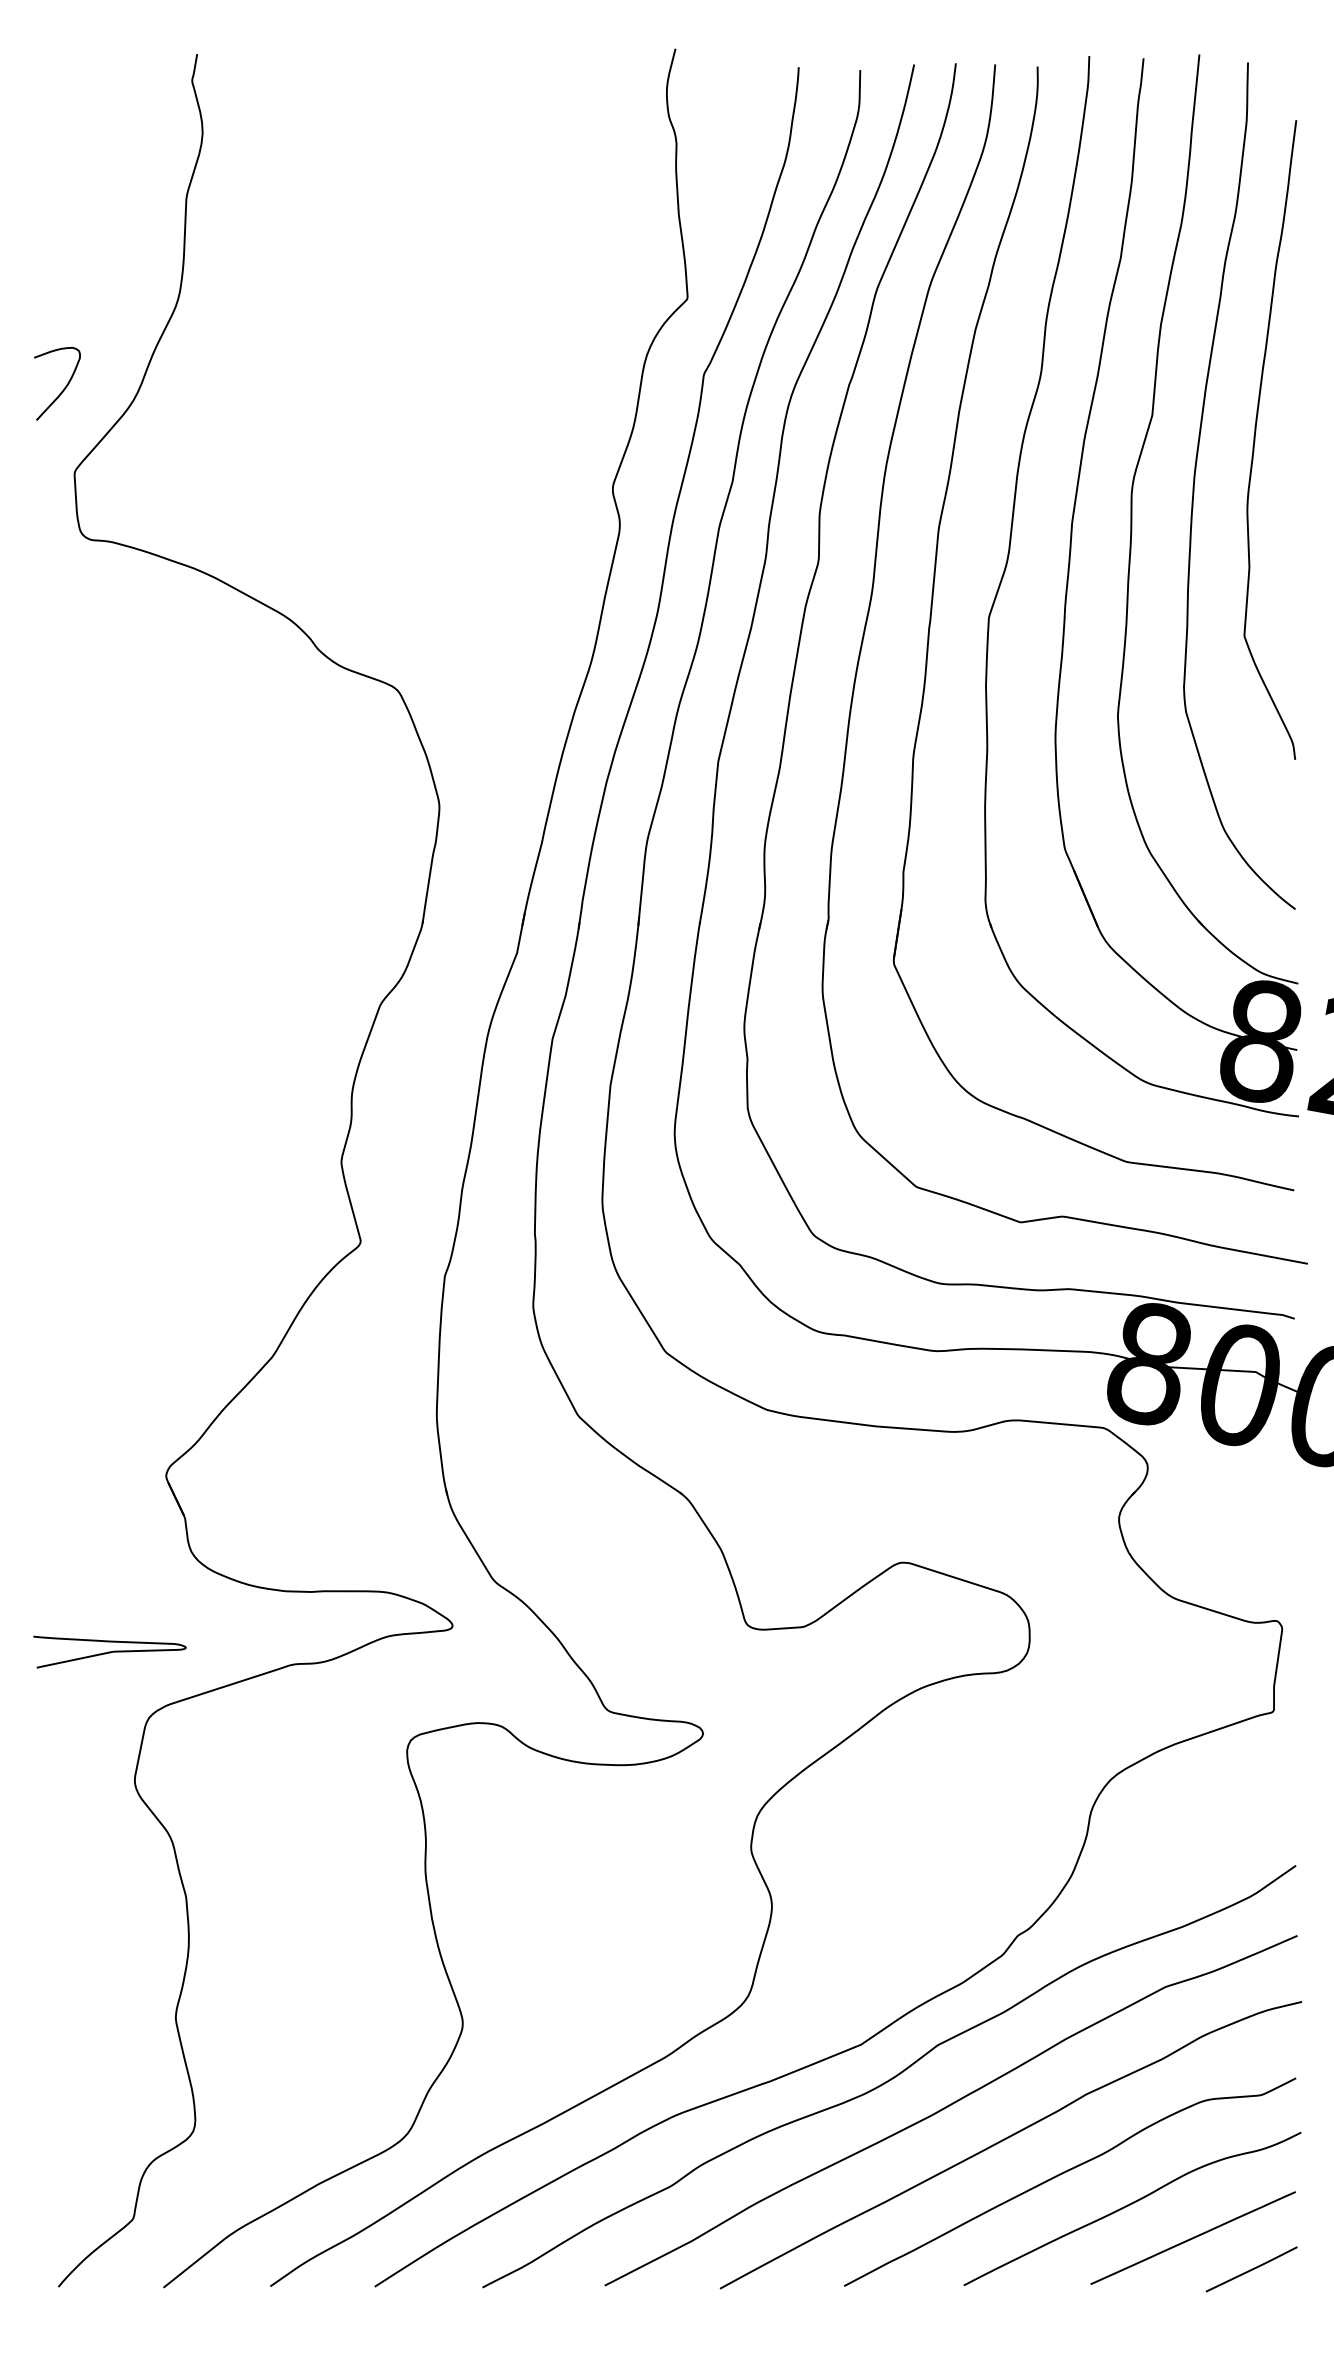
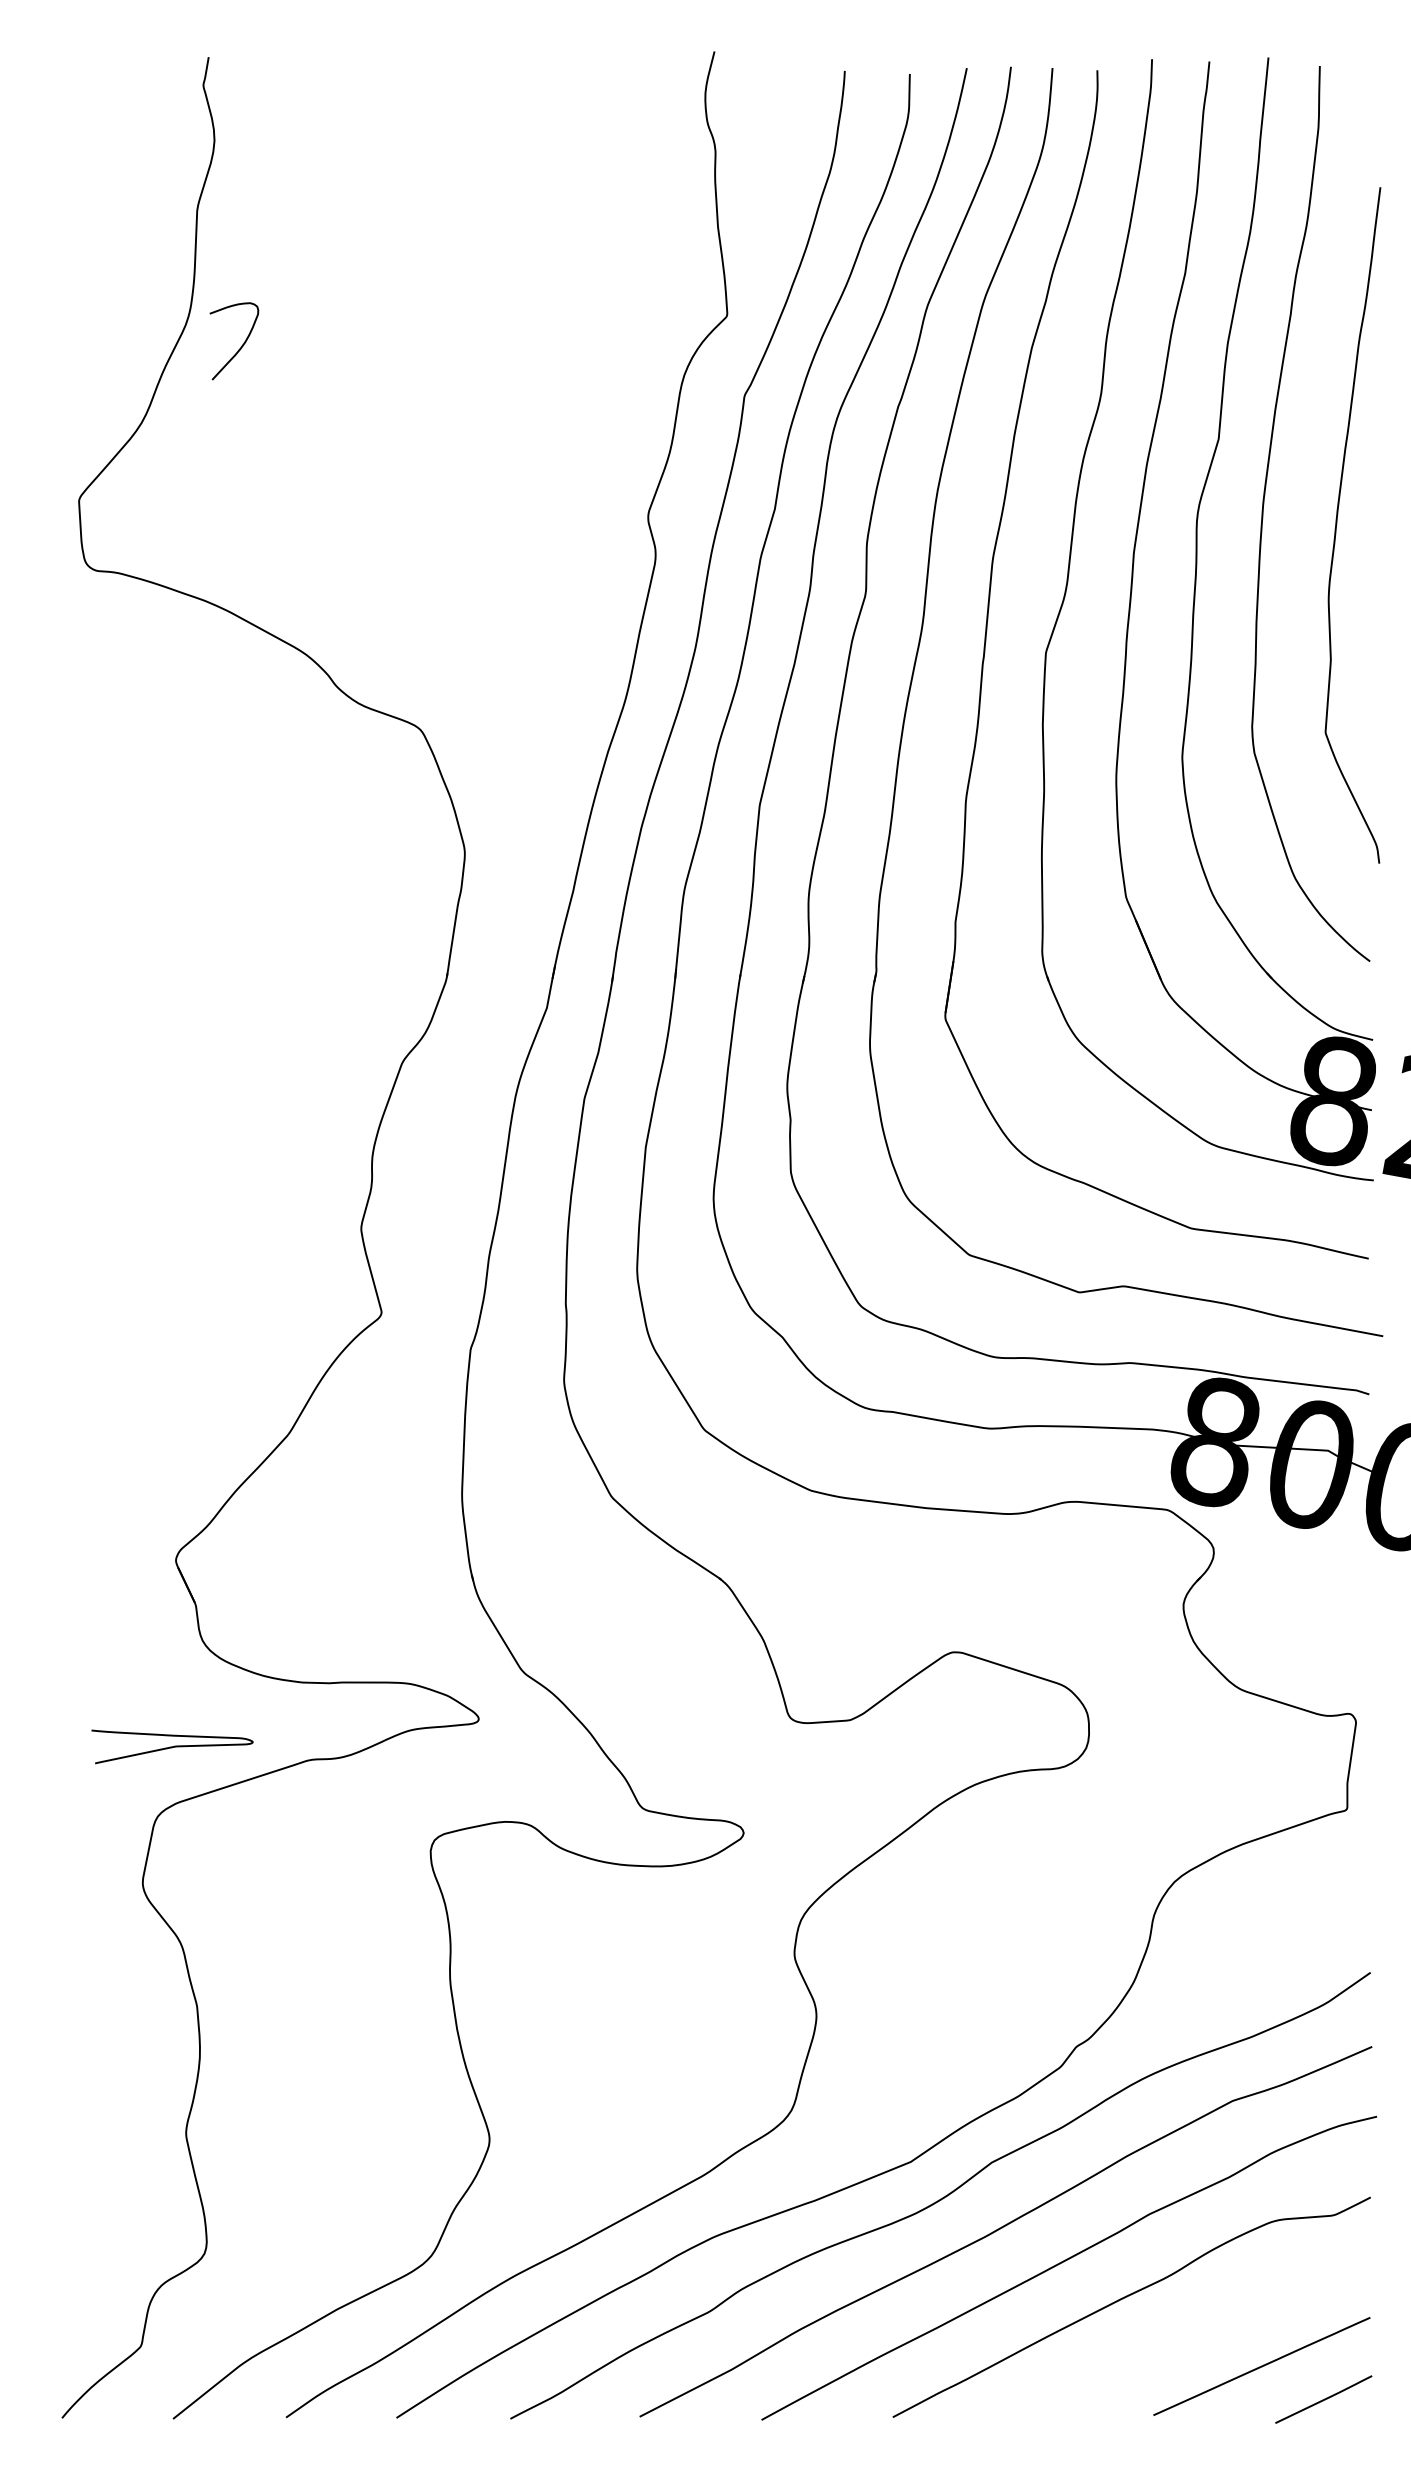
curve: (63, 388) -> (240, 346), moved
curve: (1255, 439) -> (1337, 524), moved
curve: (109, 1651) -> (172, 1746), moved
curve: (1130, 2205) -> (1195, 2332), removed

